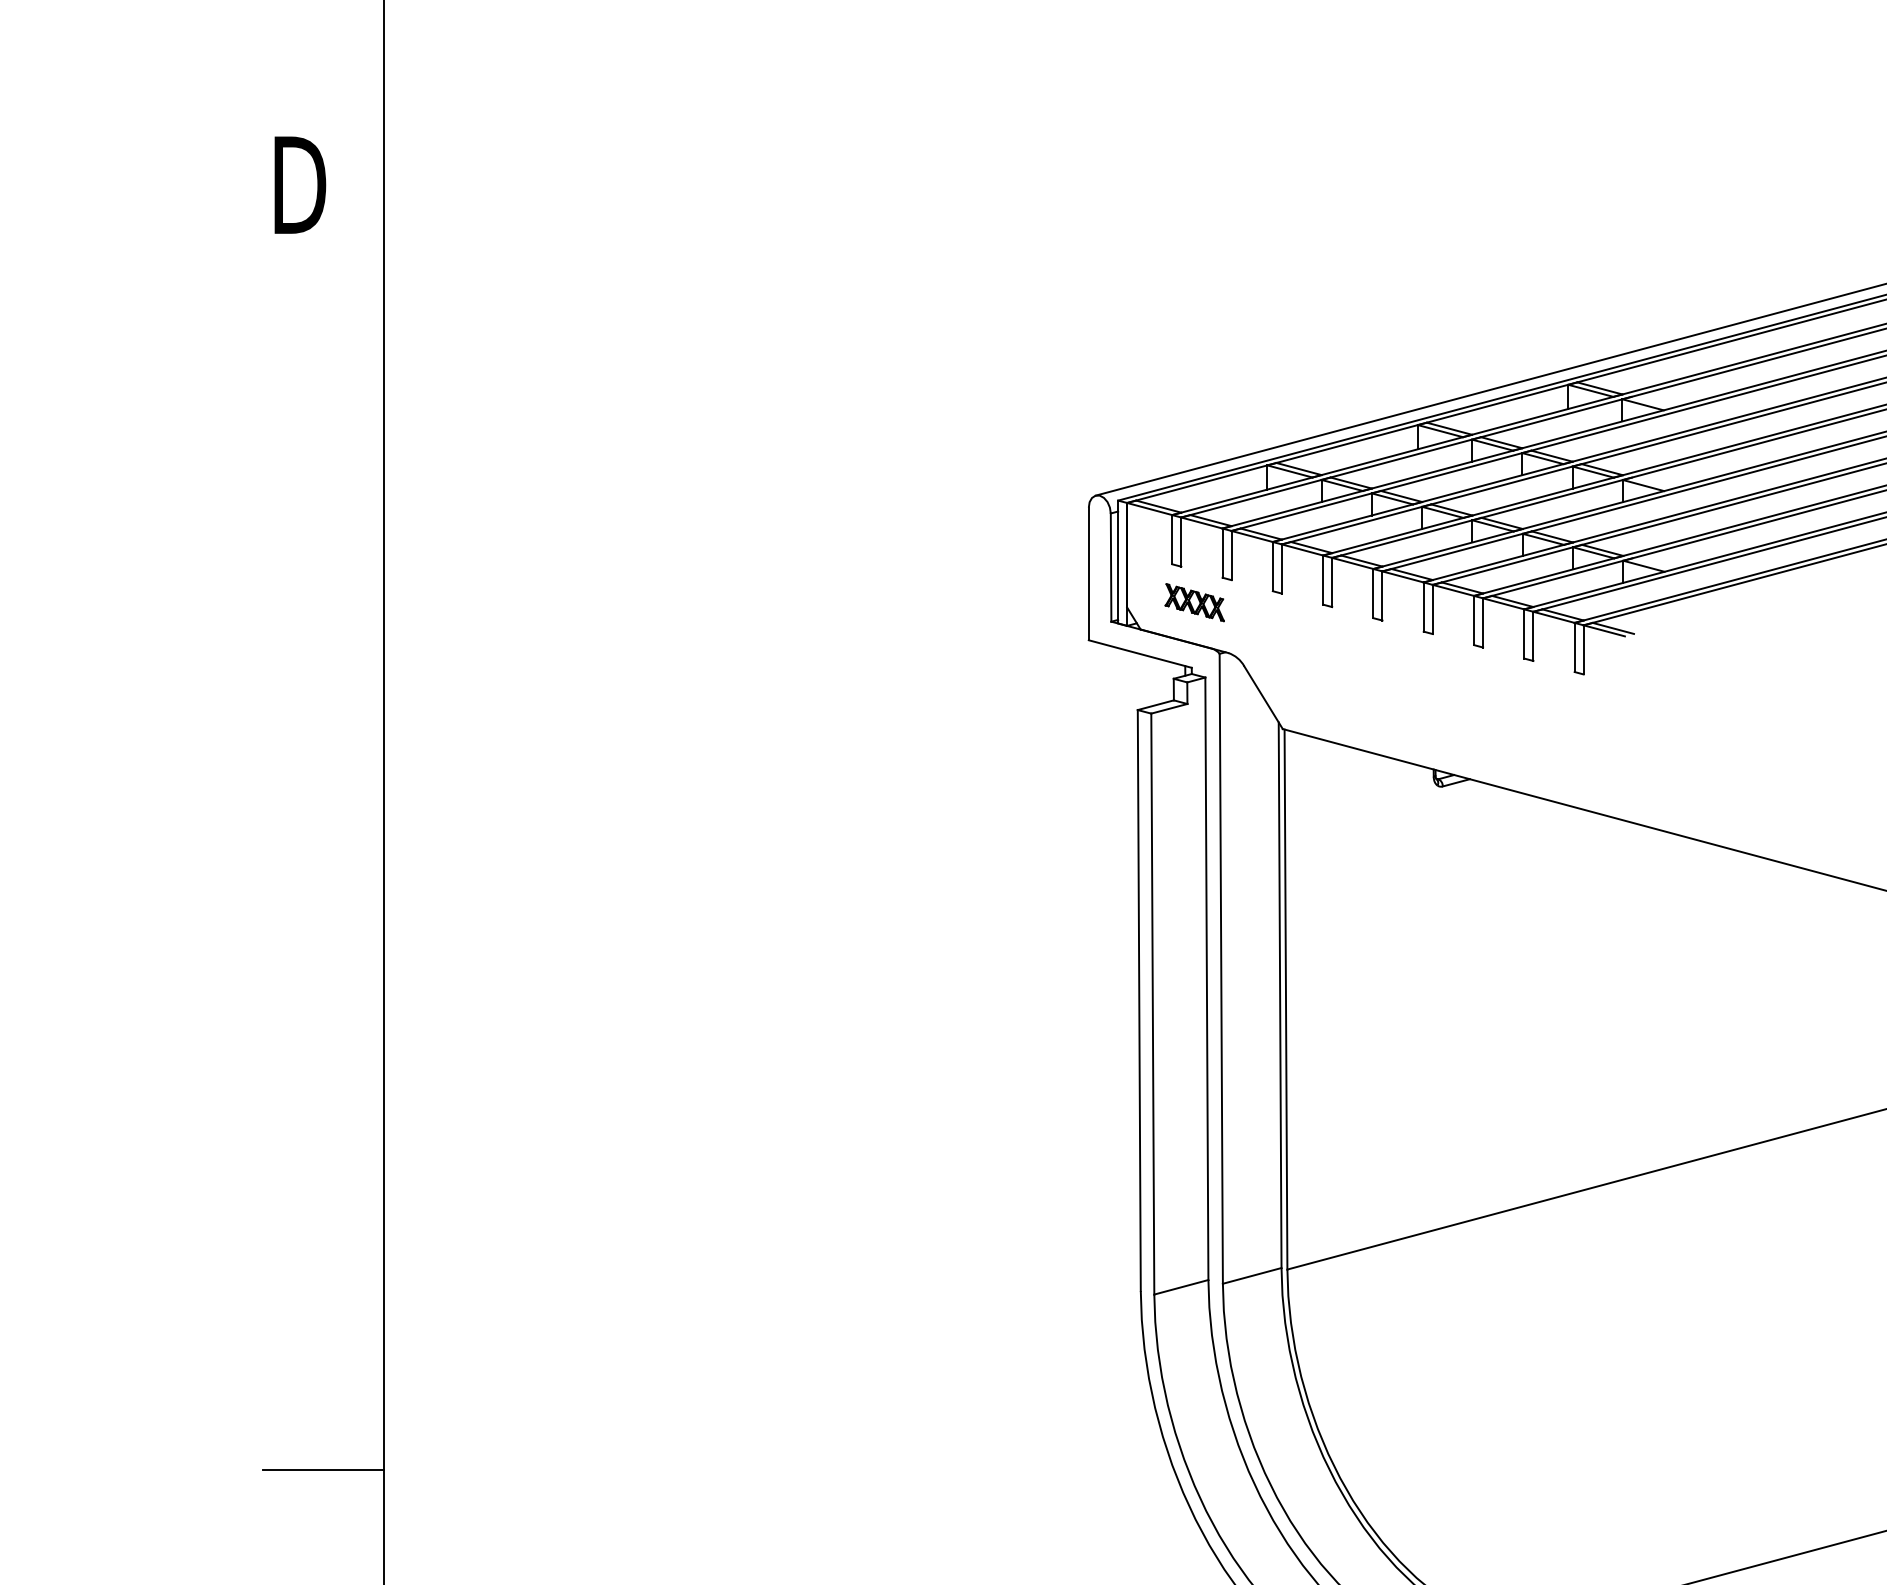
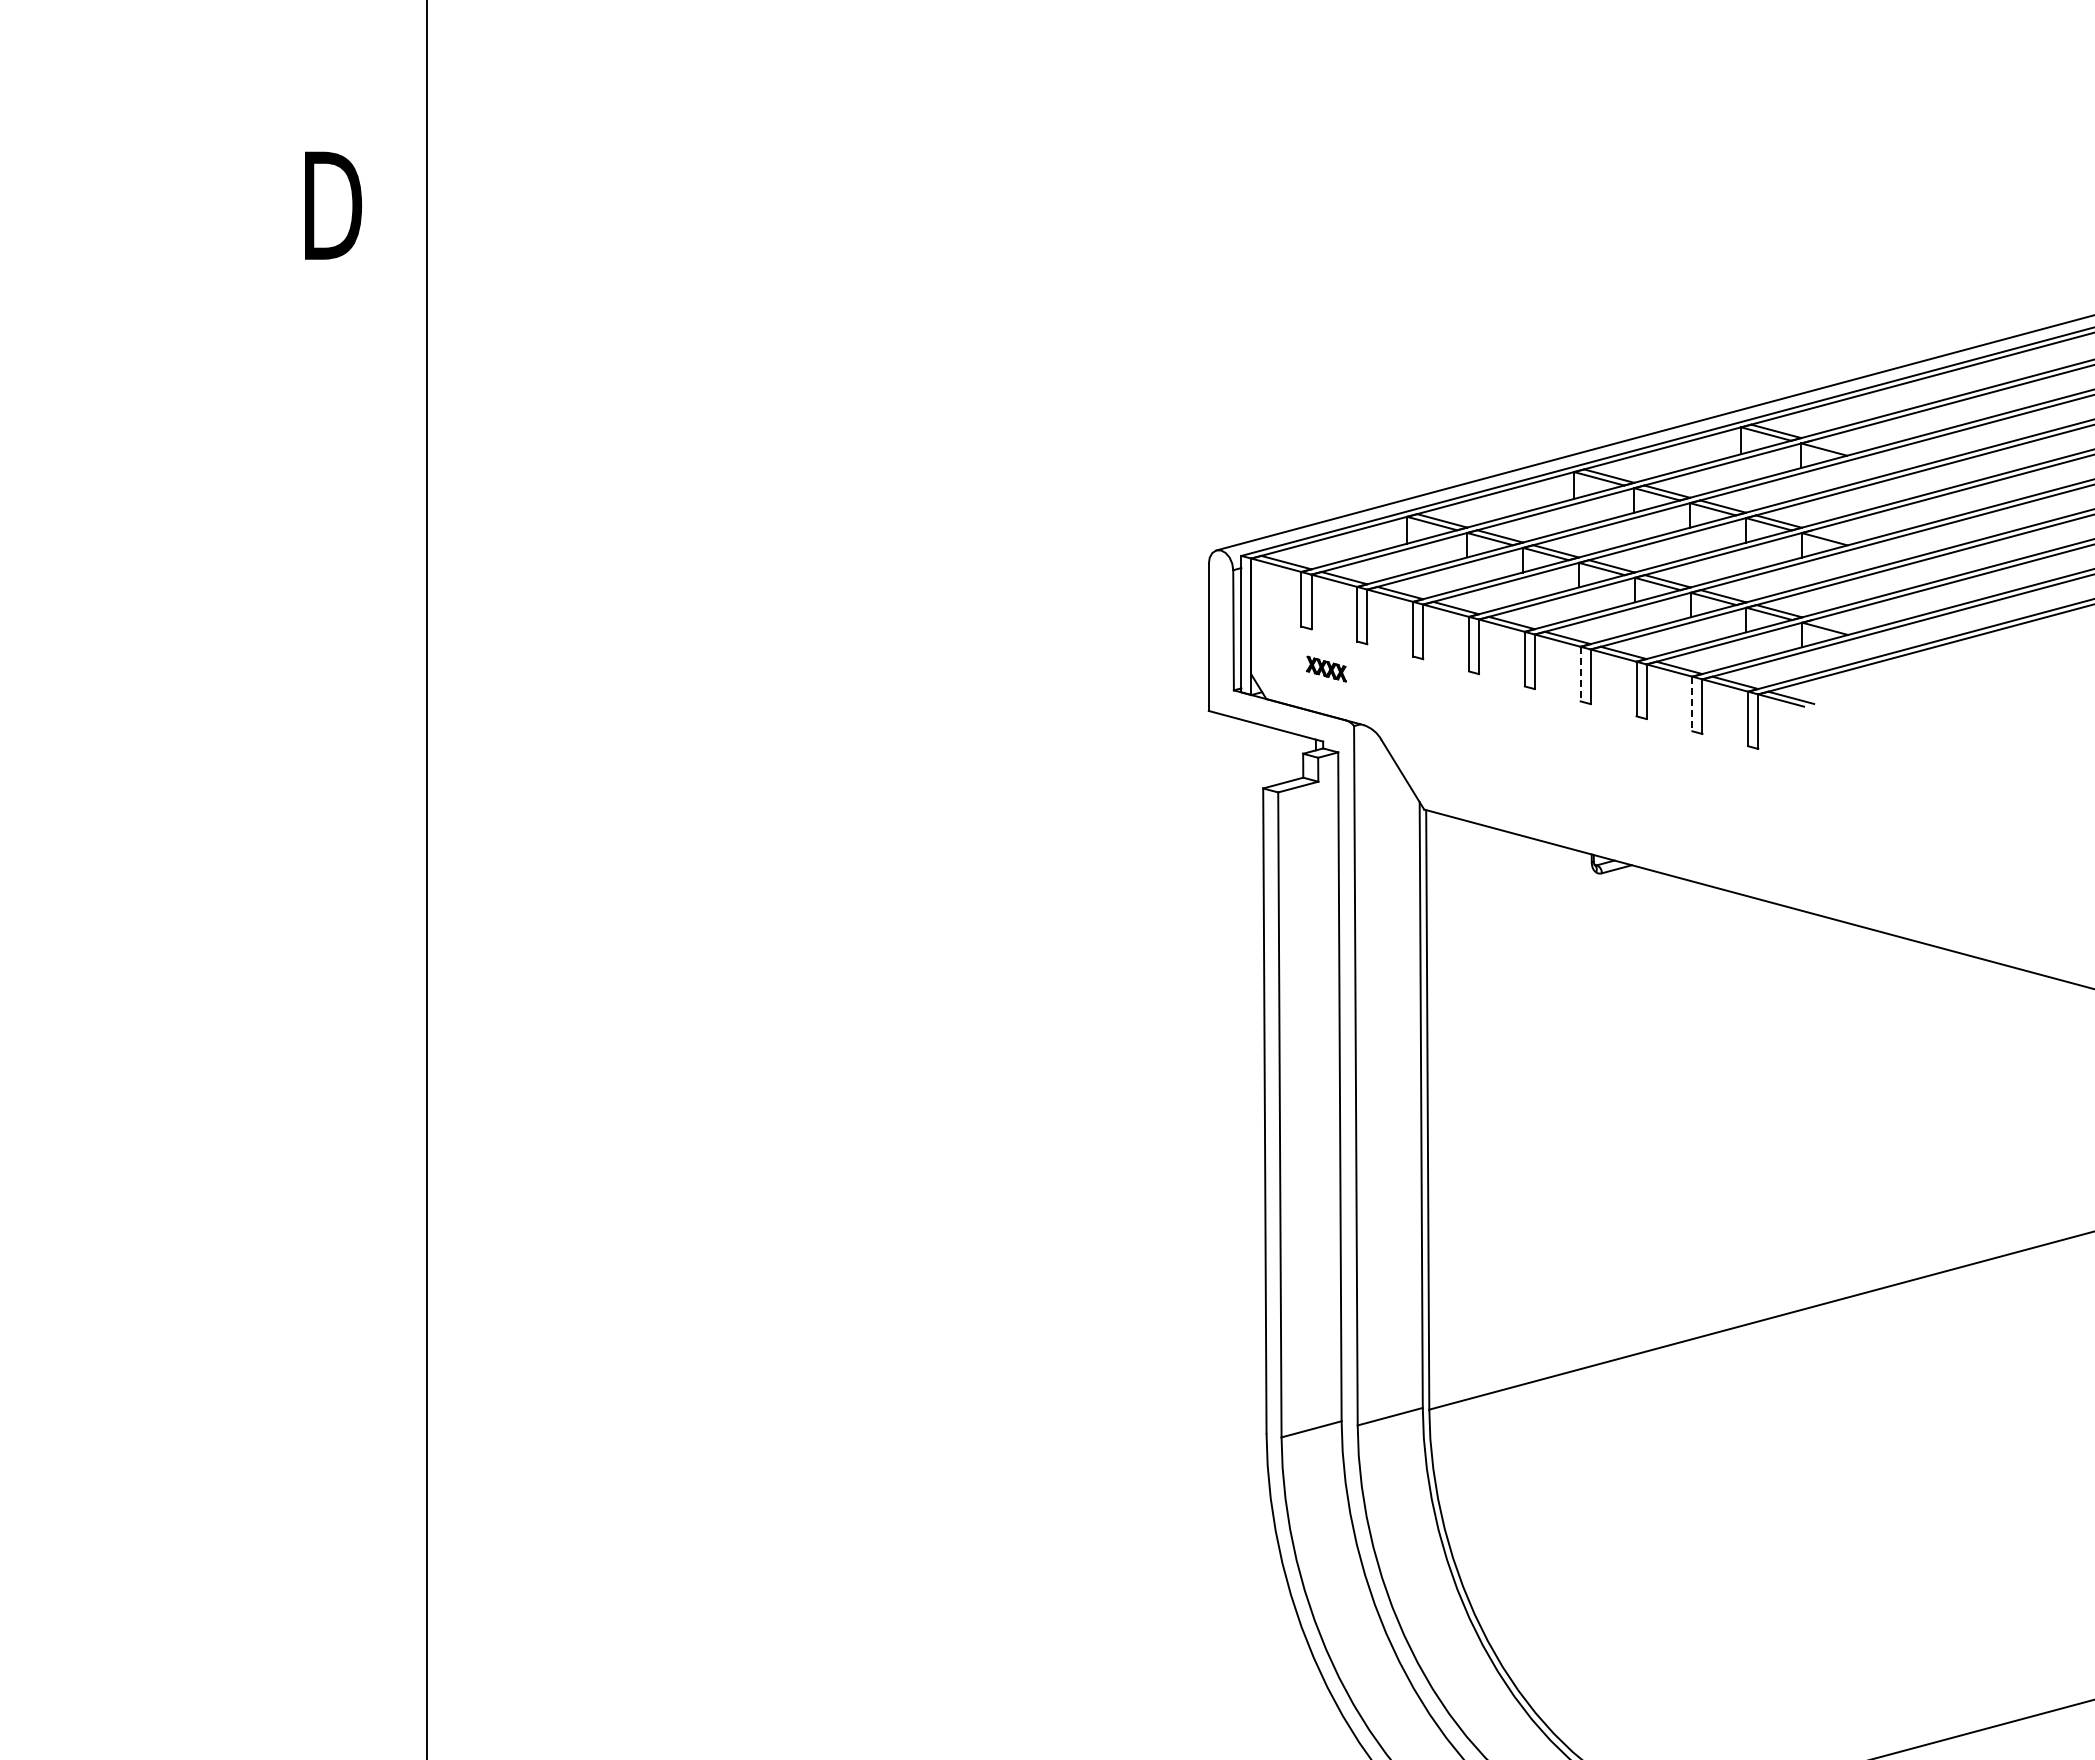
part: (1194, 602) -> (1326, 668), size x0.6
line: (1423, 607) -> (1580, 674), solid -> dashed
line: (1524, 634) -> (1692, 704), solid -> dashed
line: (322, 1470) -> (358, 1632), removed

